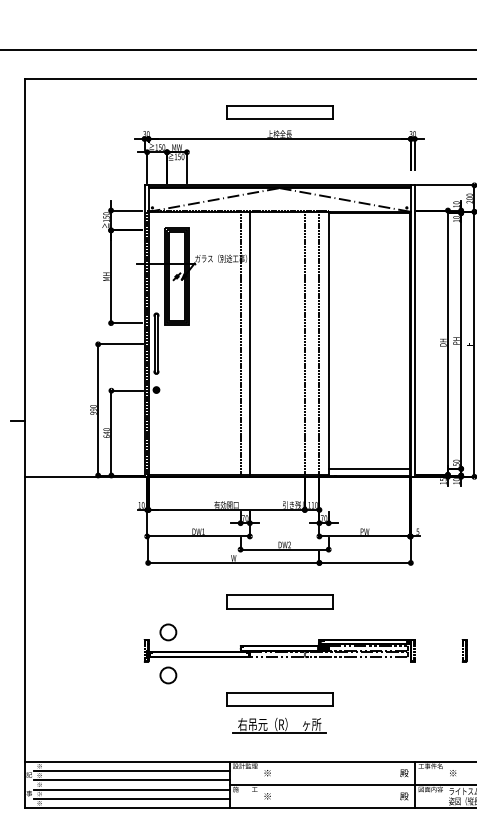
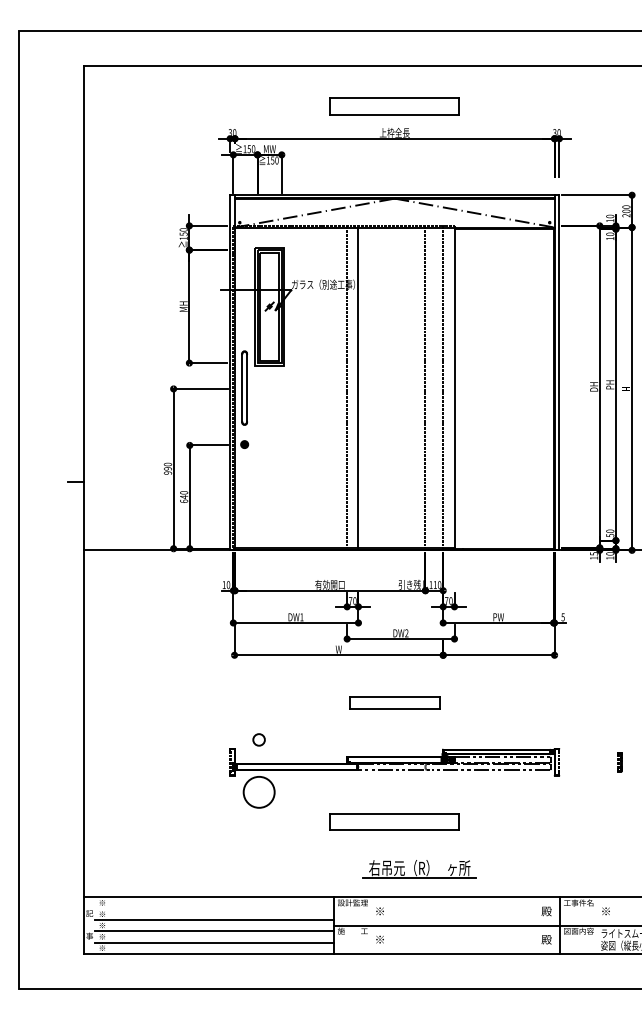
line: (368, 468) -> (503, 540), removed
part: (279, 601) -> (394, 702), size x0.7
circle: (167, 632) -> (258, 739), size x0.6
part: (464, 650) -> (619, 762), size x0.7
circle: (167, 675) -> (258, 792), size x1.6
part: (279, 725) -> (419, 869), moved
line: (131, 770) -> (214, 908), removed

